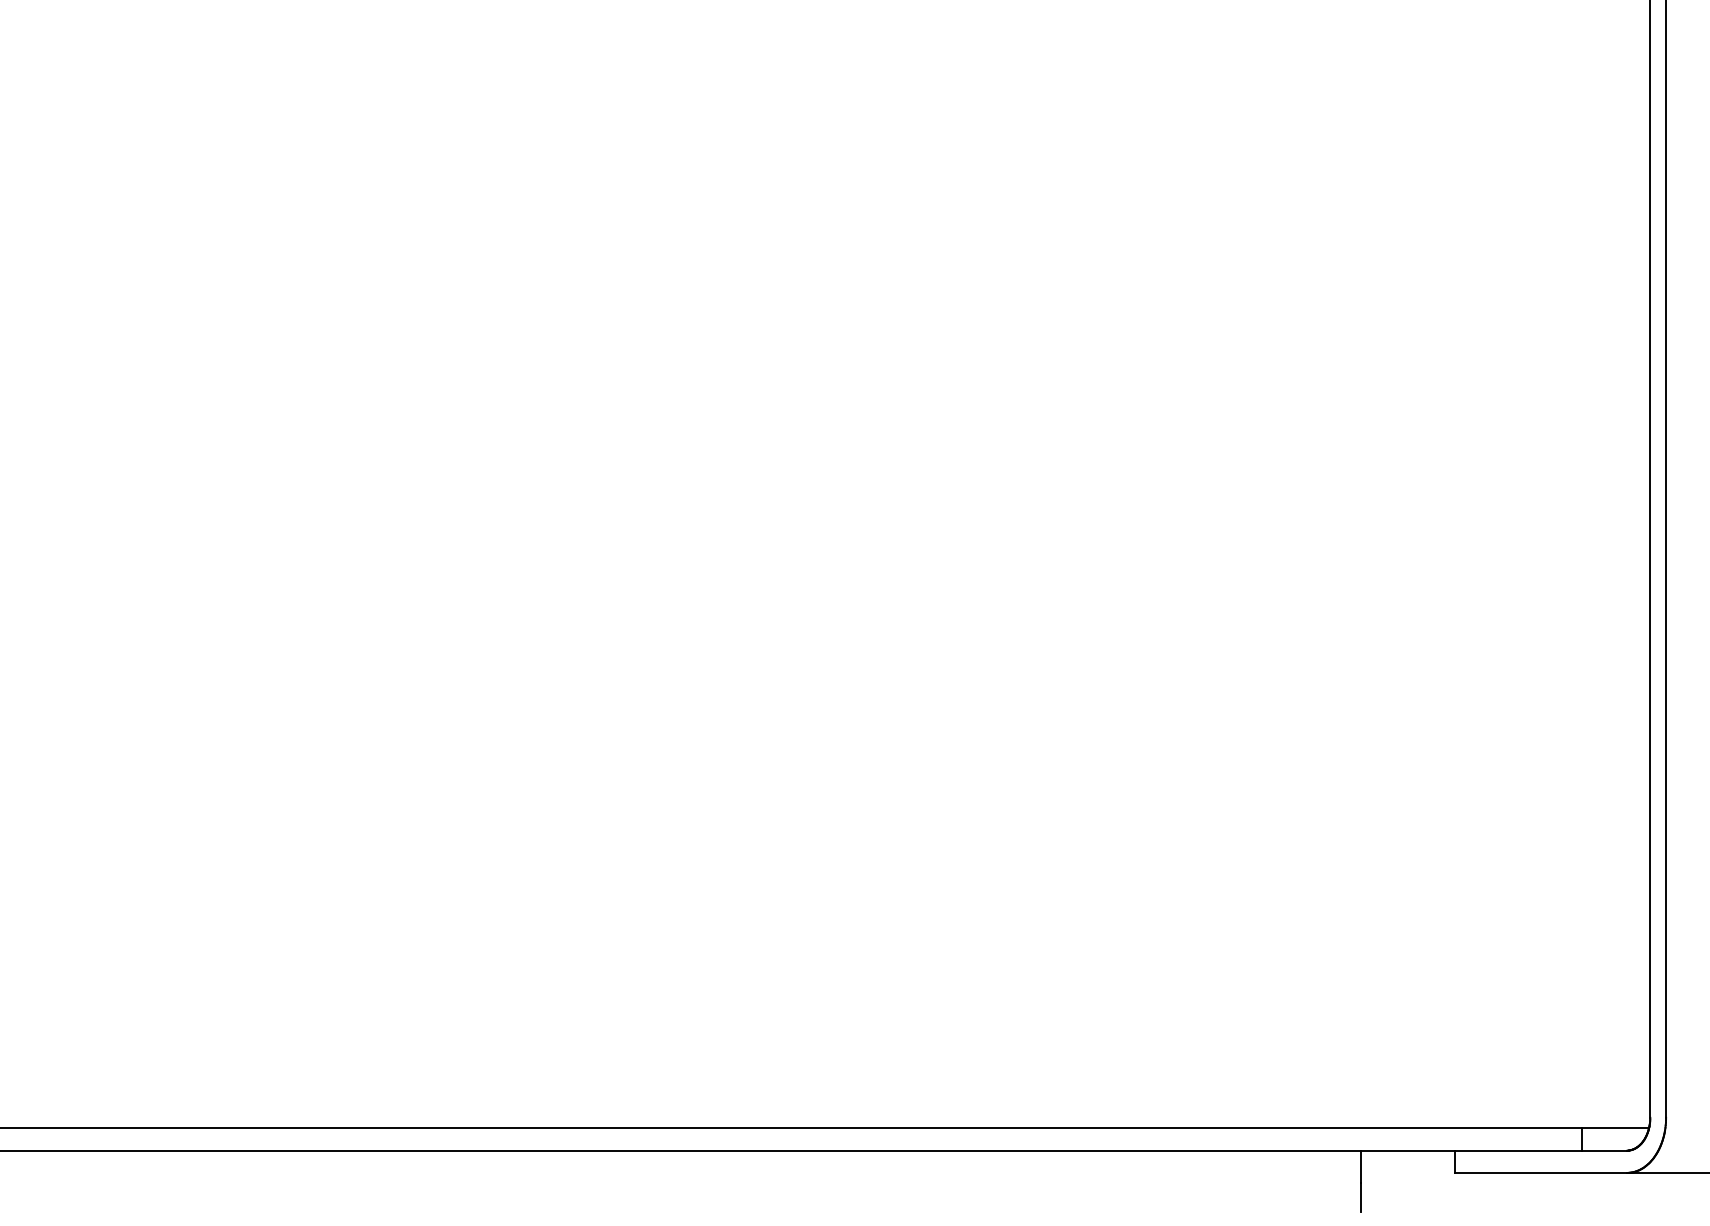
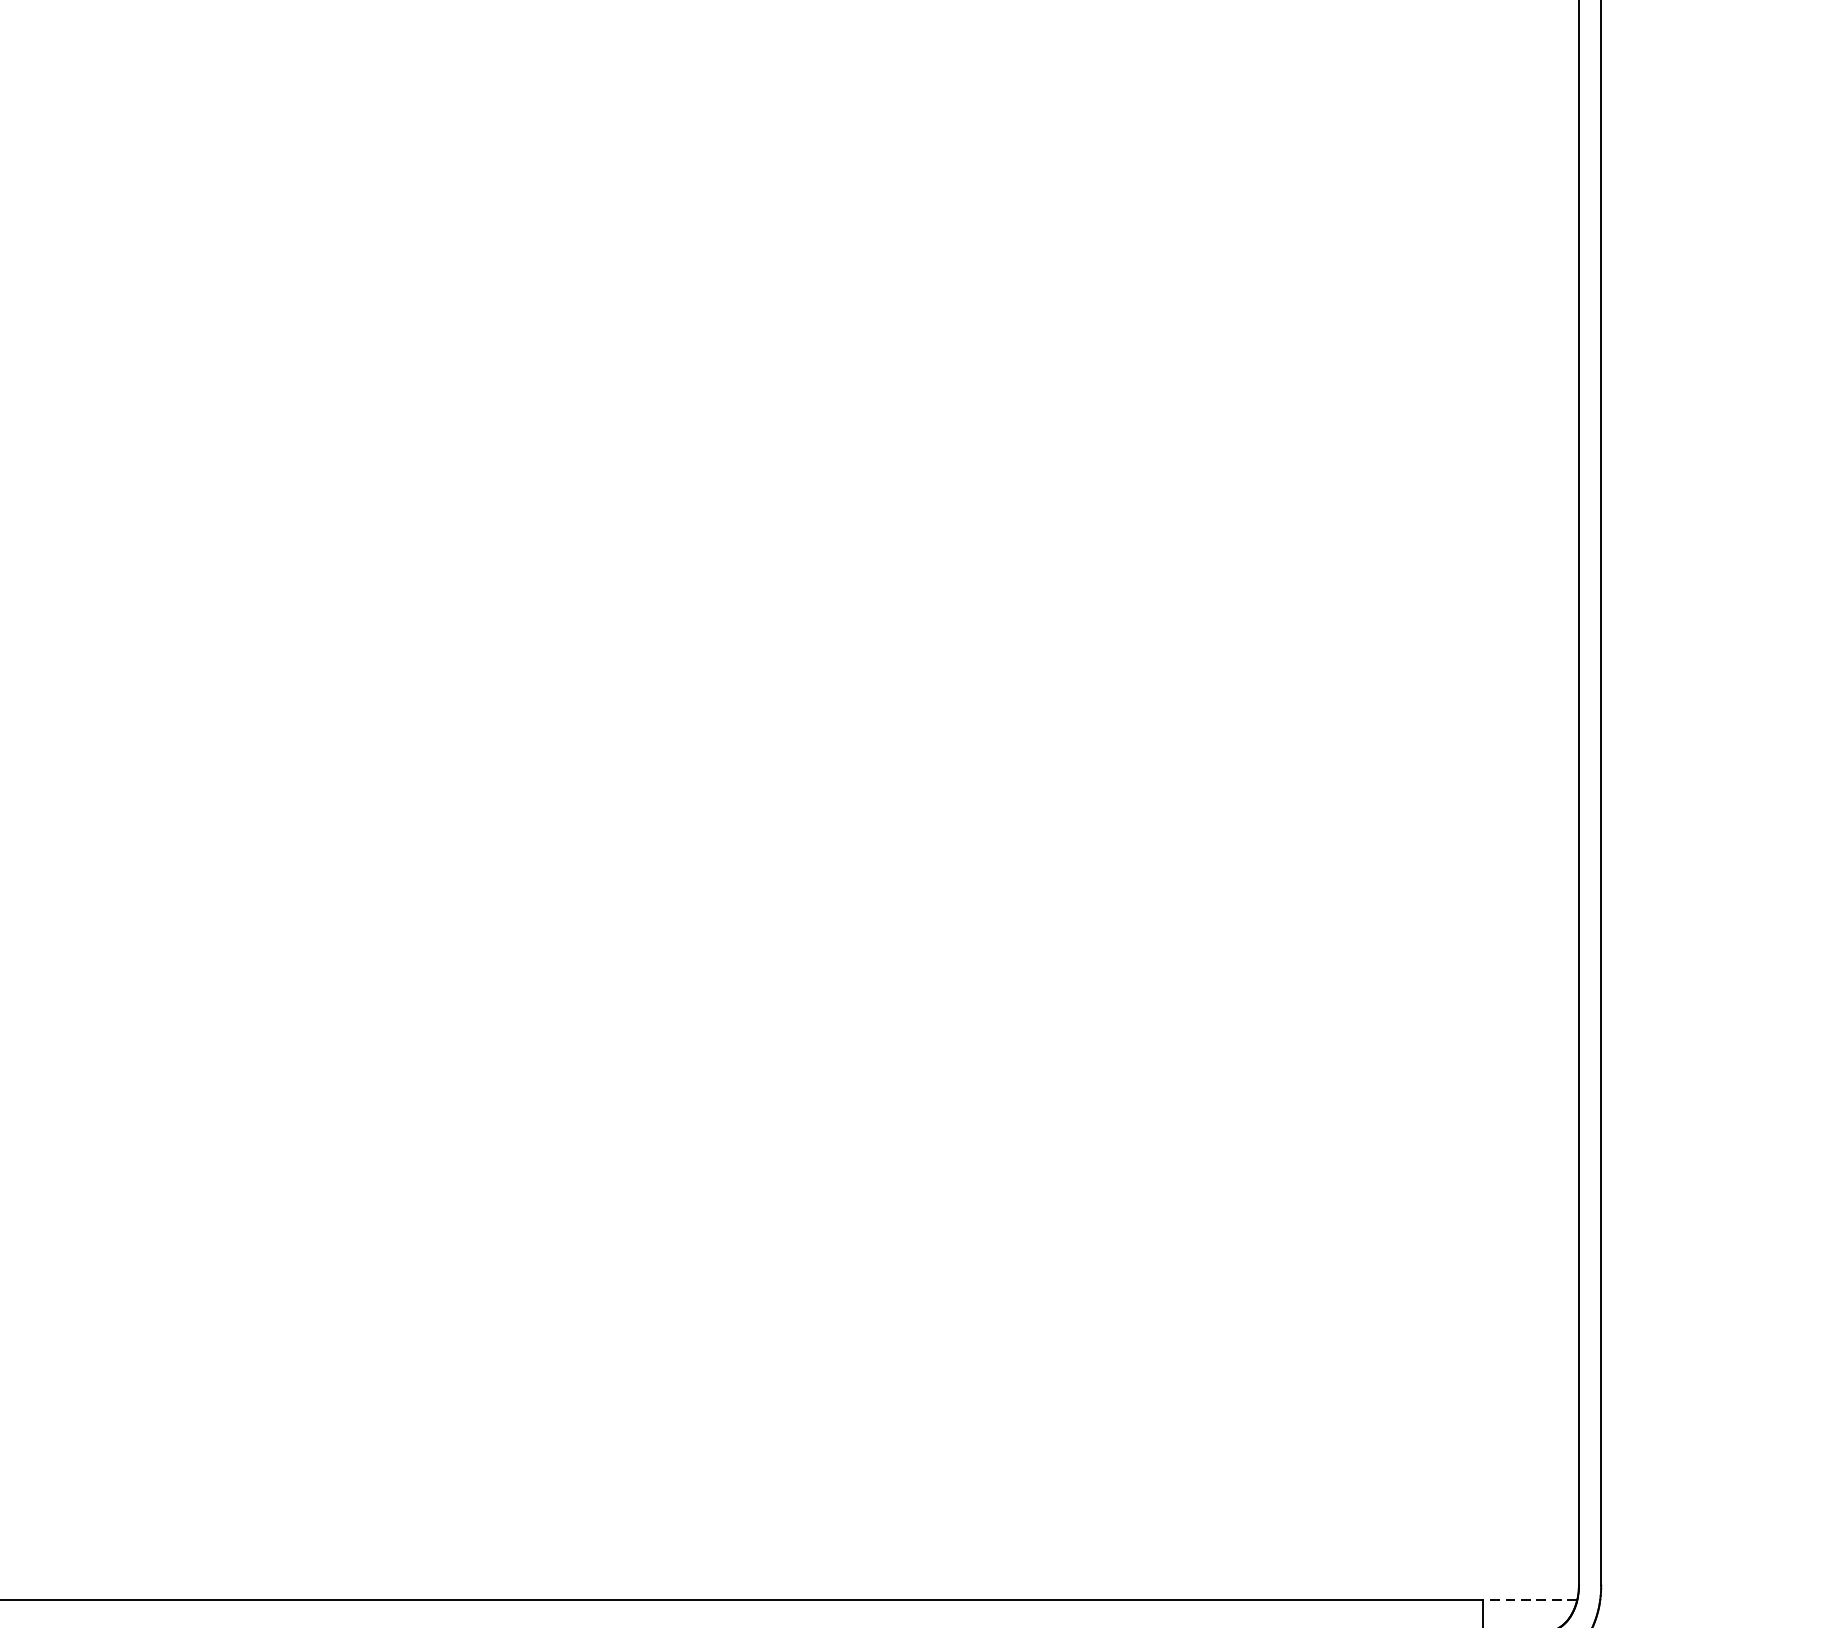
line: (1615, 1128) -> (1530, 1600), solid -> dashed

